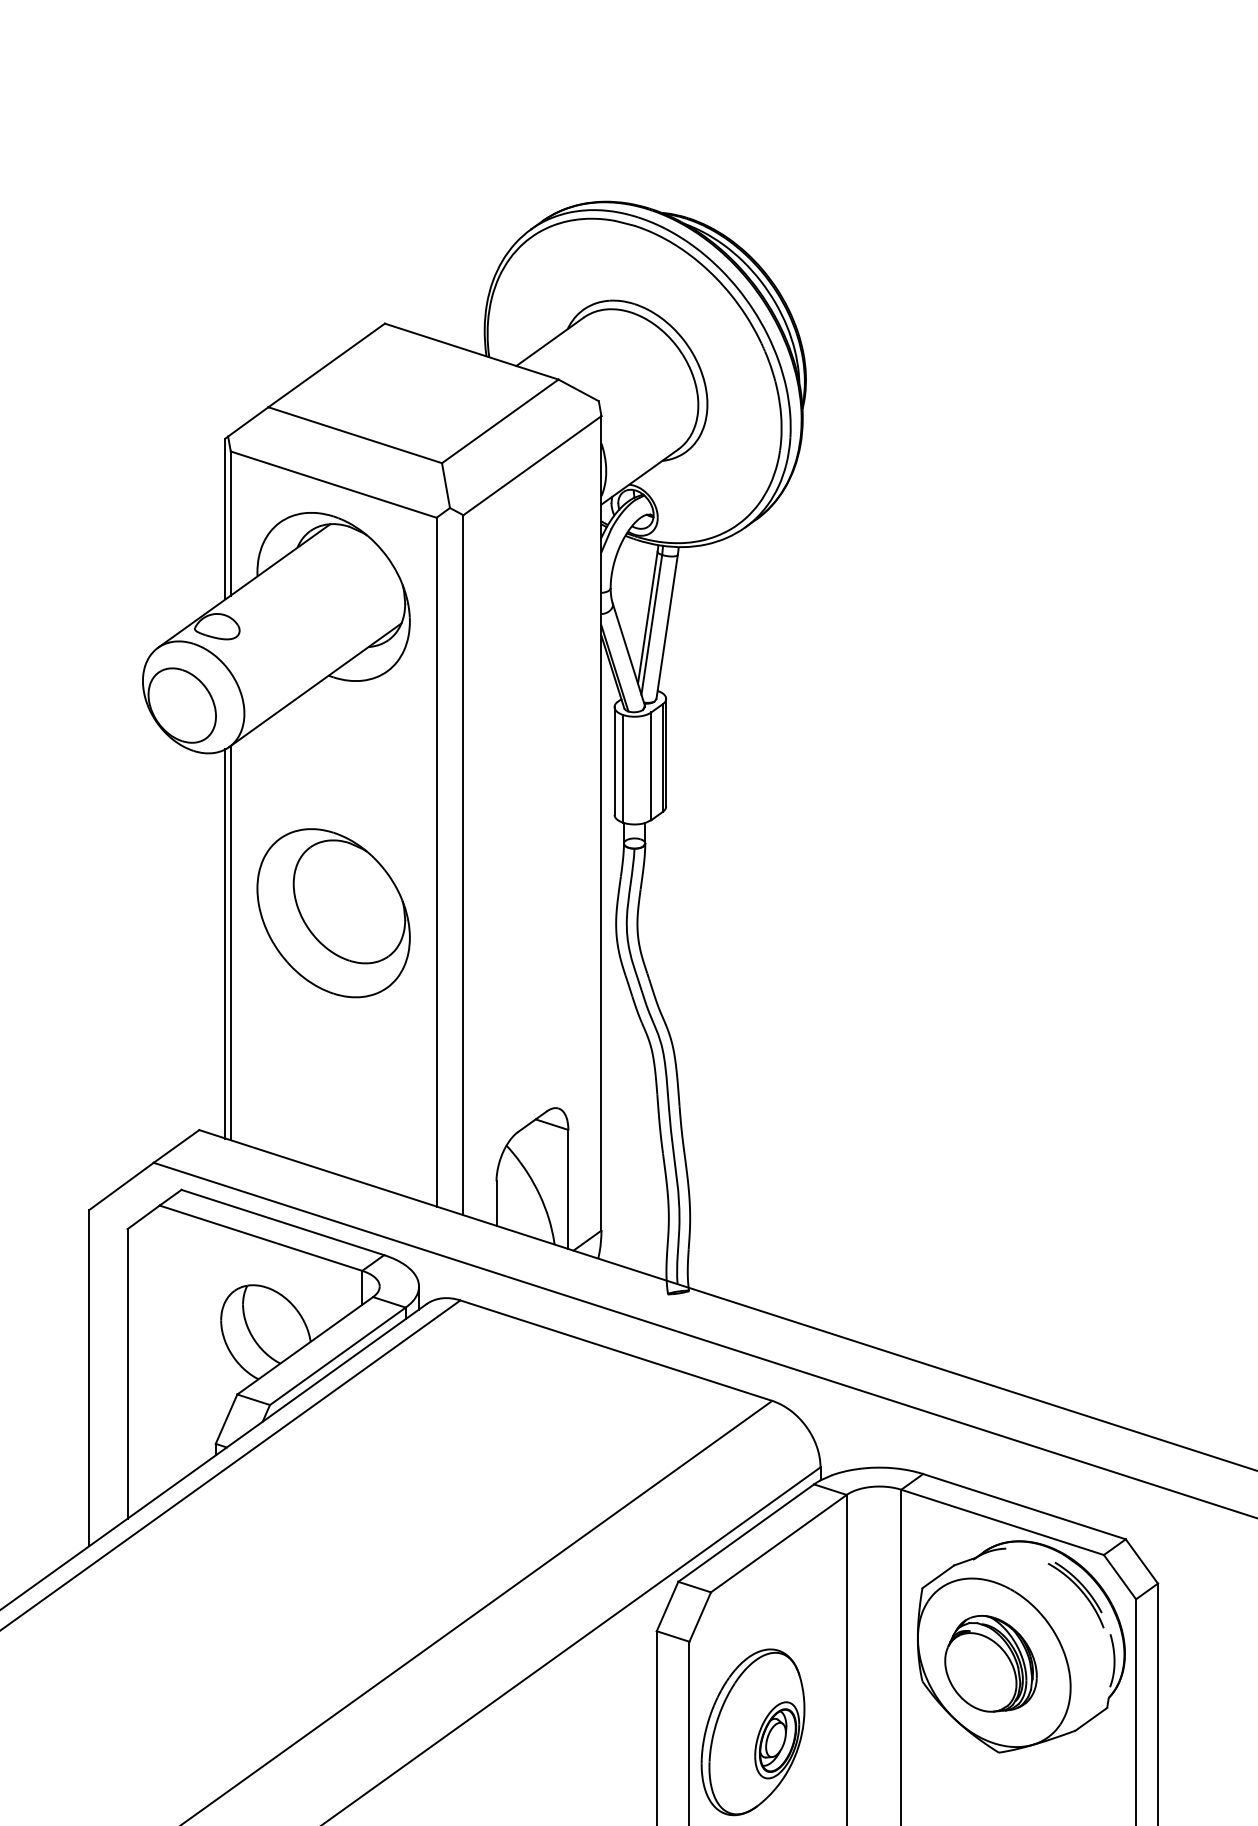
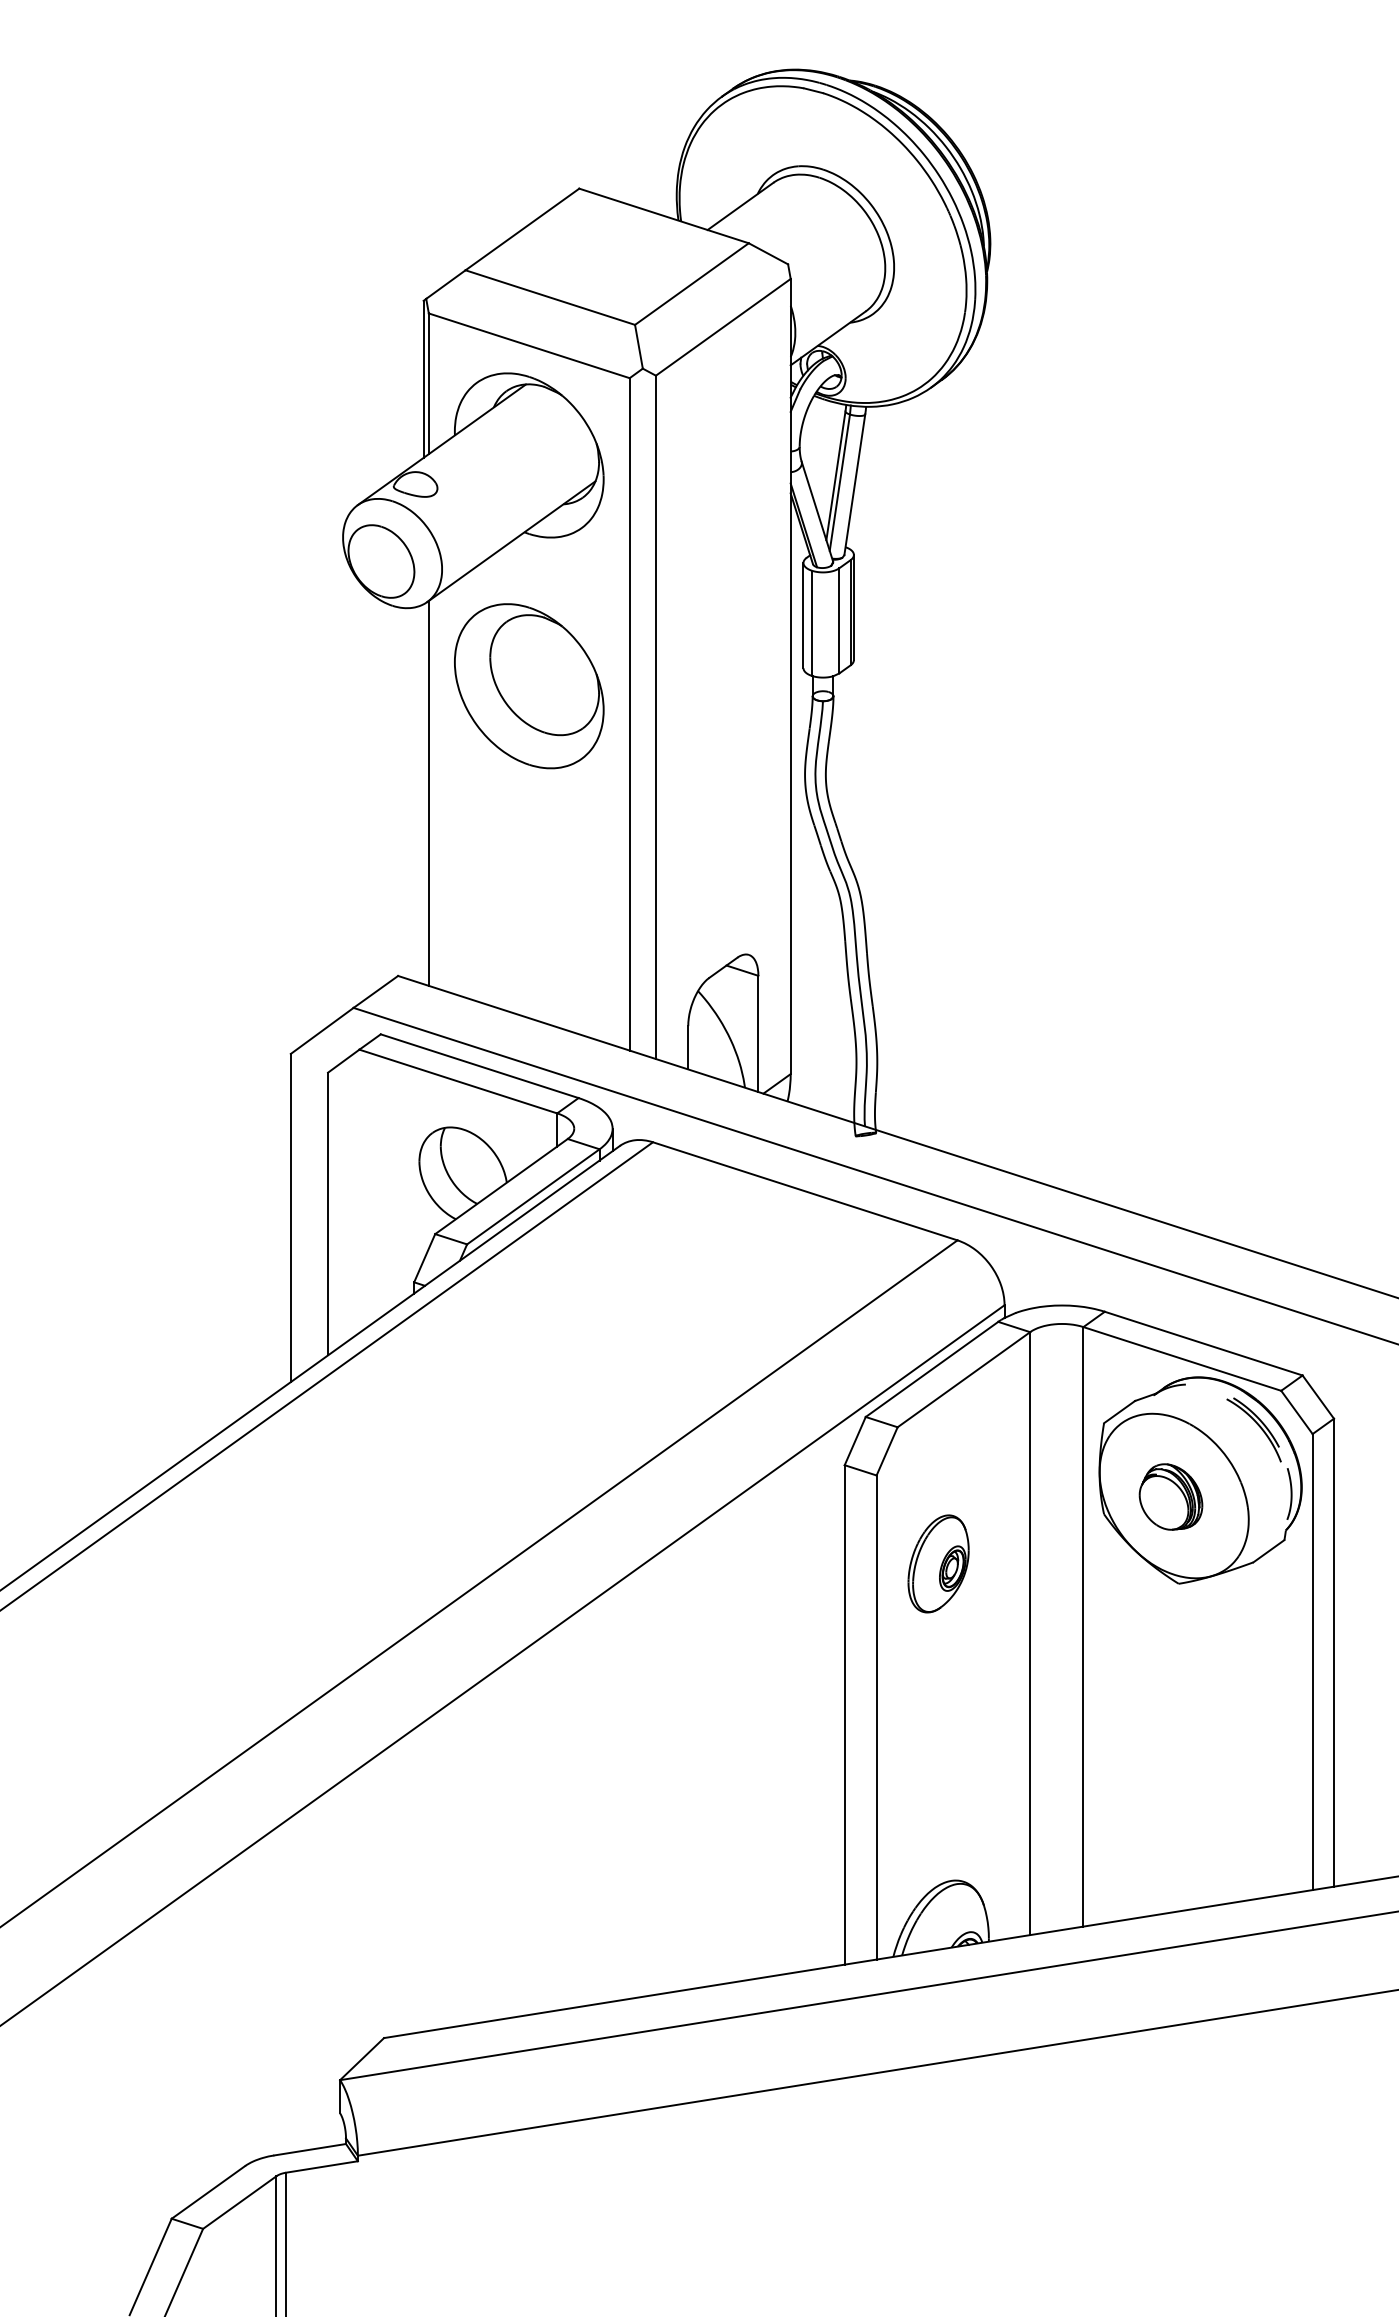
part: (333, 913) -> (529, 686), moved
line: (225, 944) -> (423, 794), removed
part: (990, 1663) -> (1170, 1496), size x0.7
part: (752, 1731) -> (938, 1563), size x0.6

